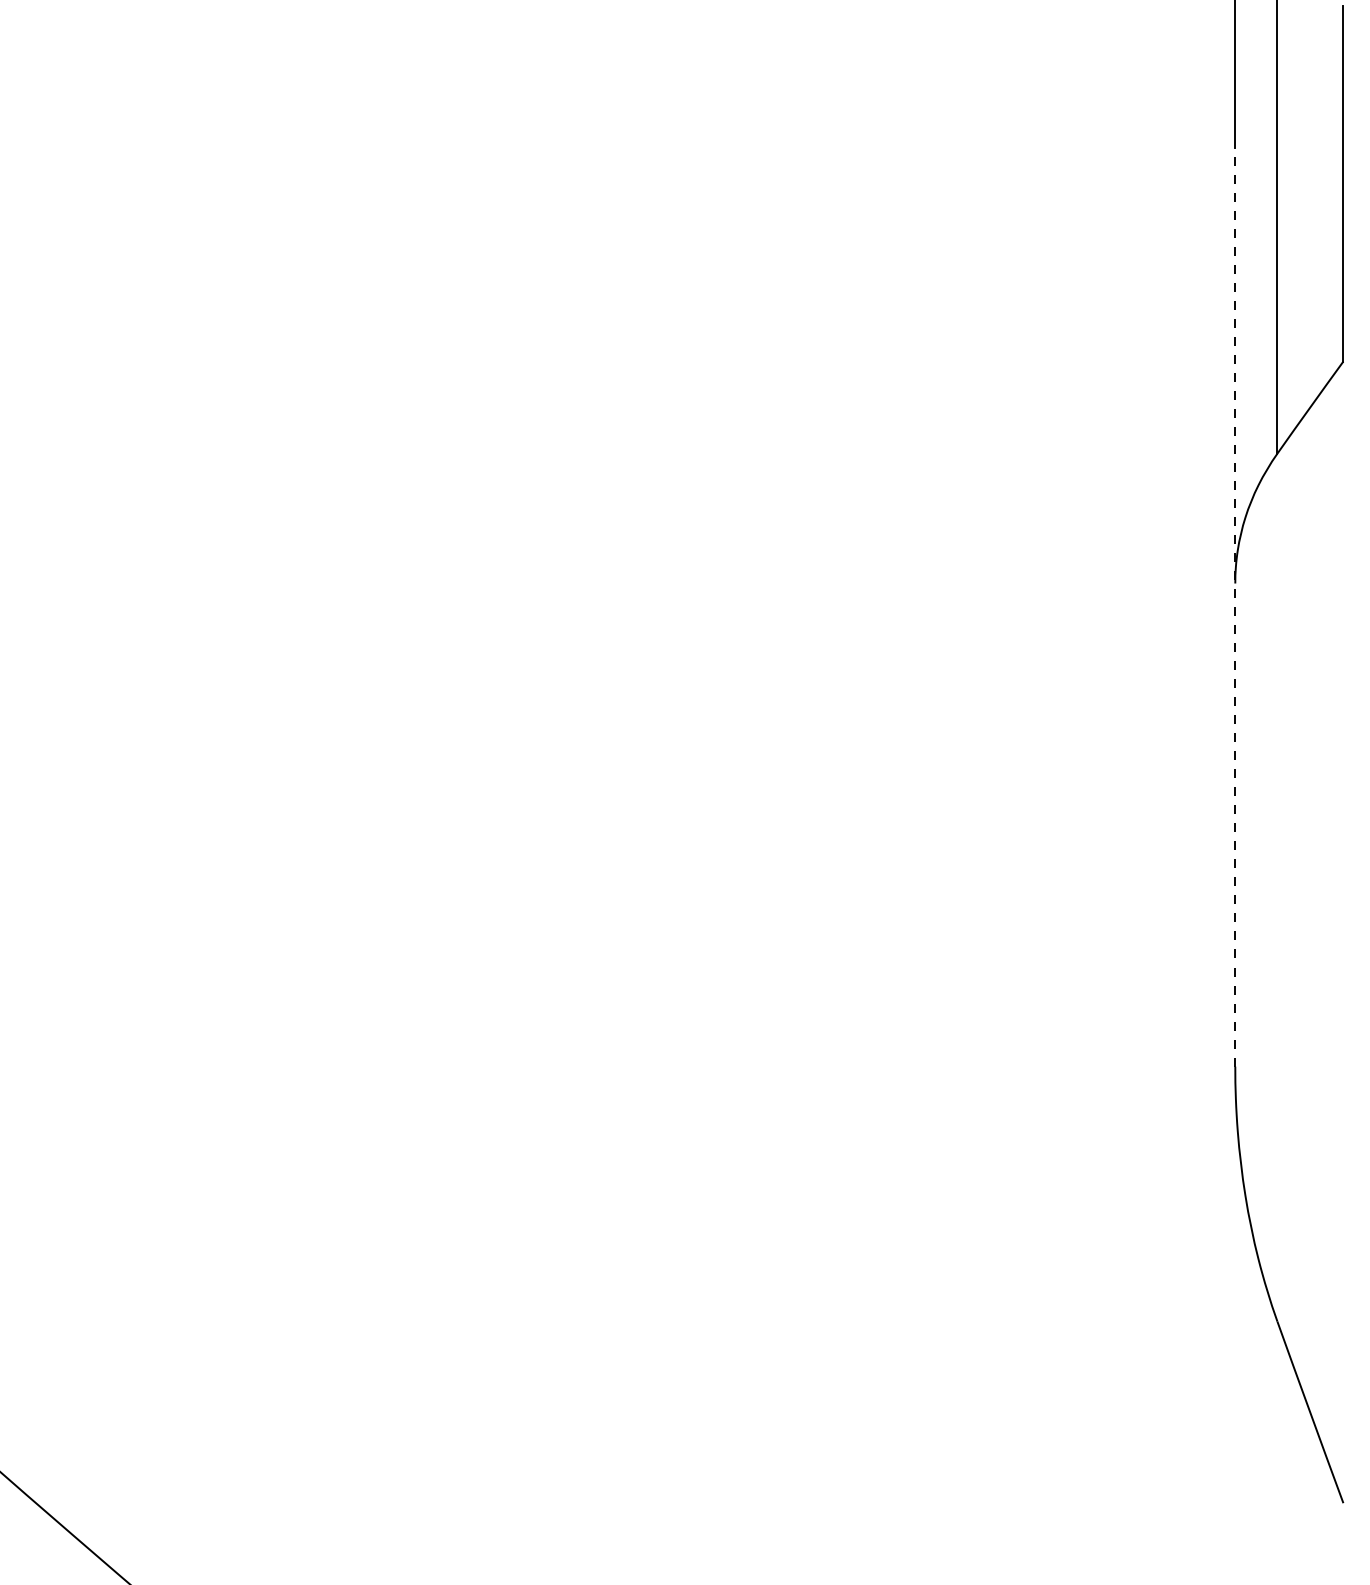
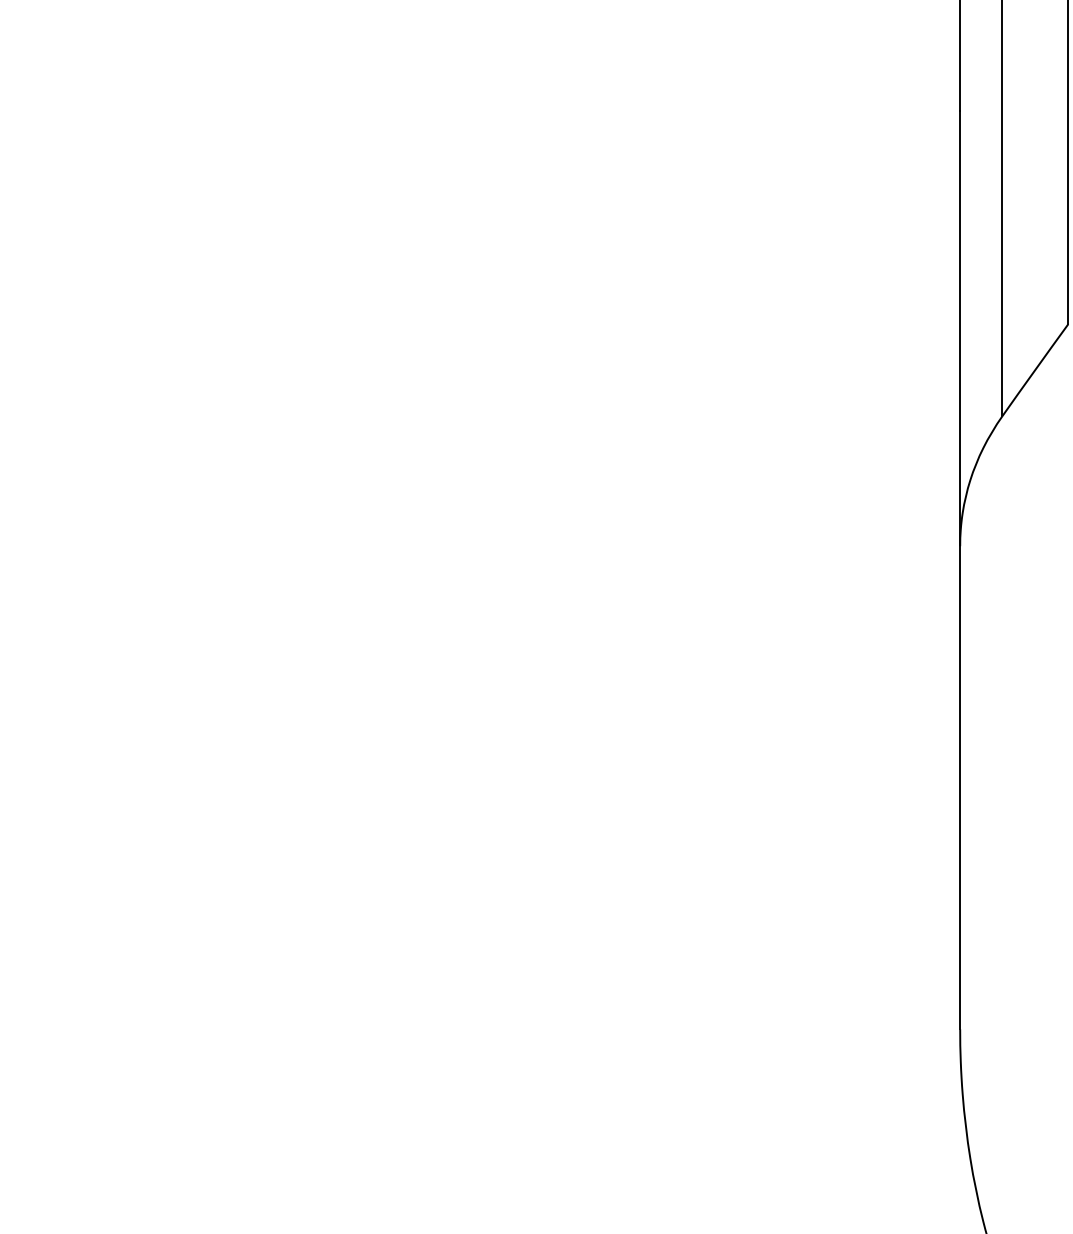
line: (1235, 606) -> (960, 569), dashed -> solid

